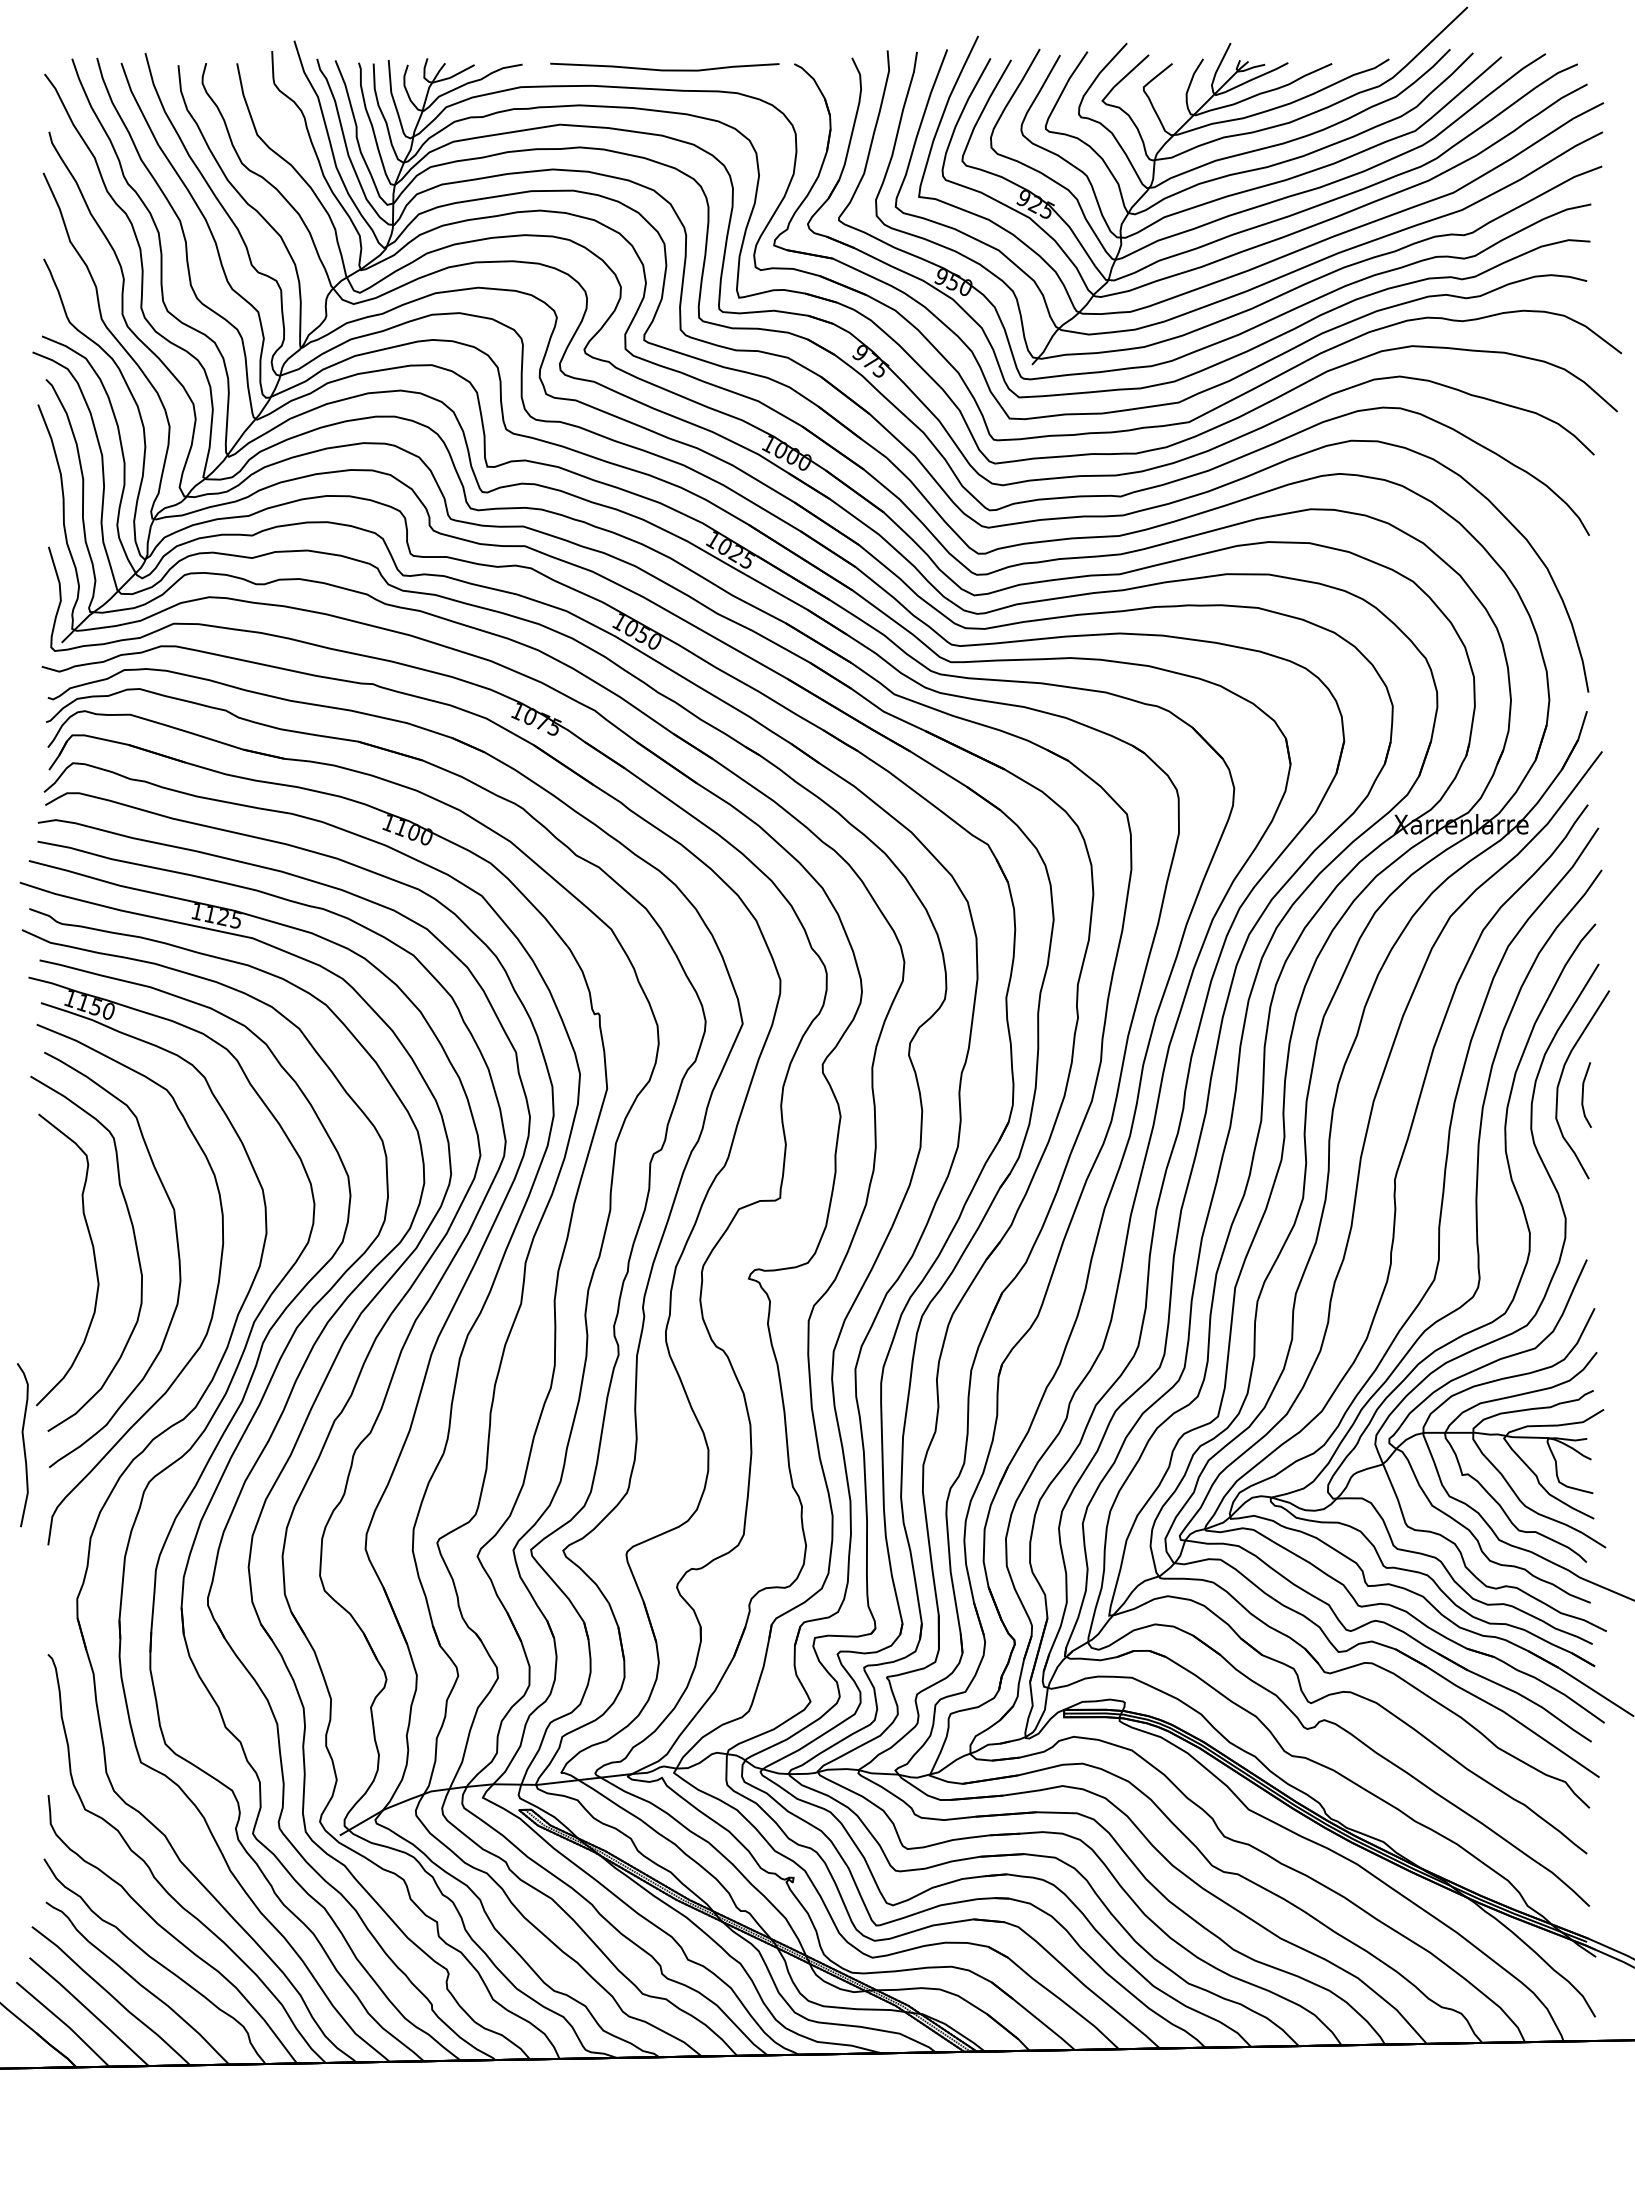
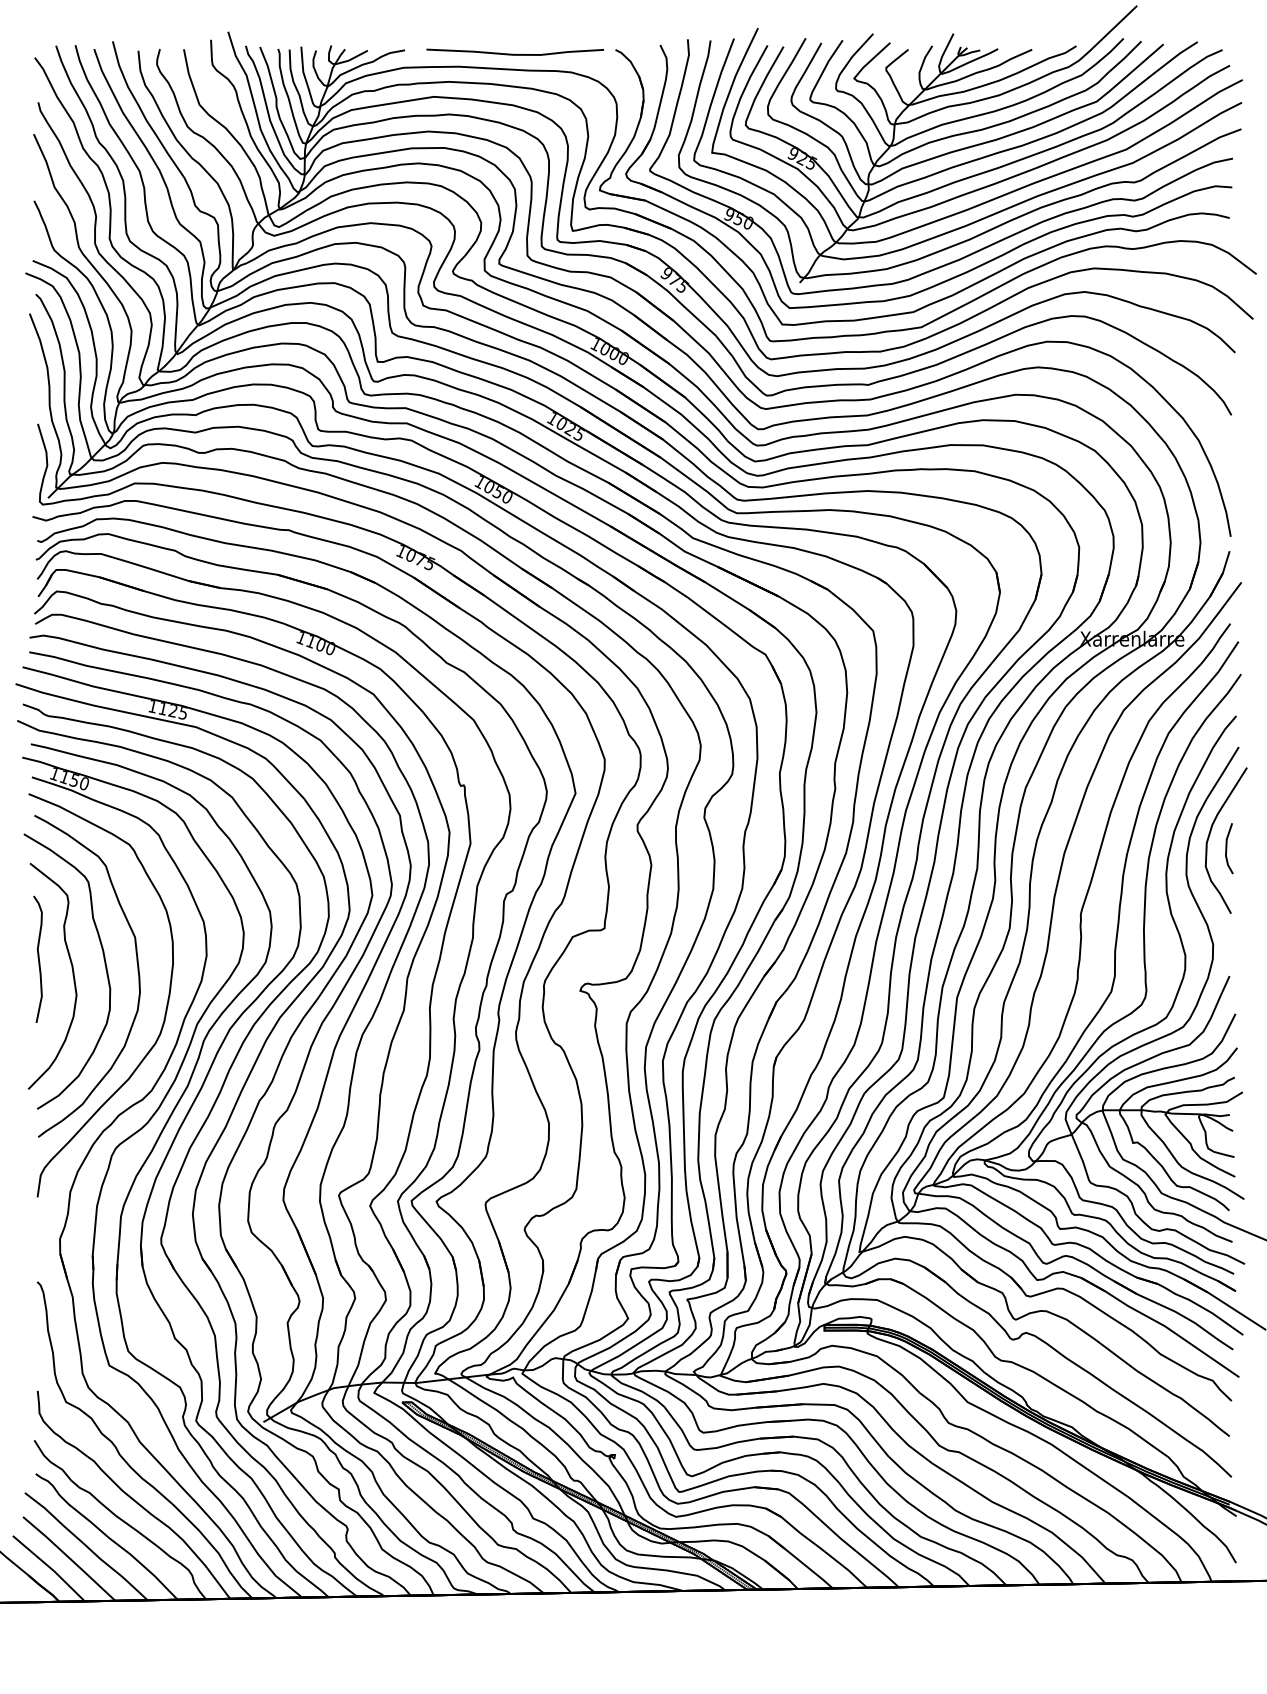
curve: (23, 1445) -> (38, 959), moved

